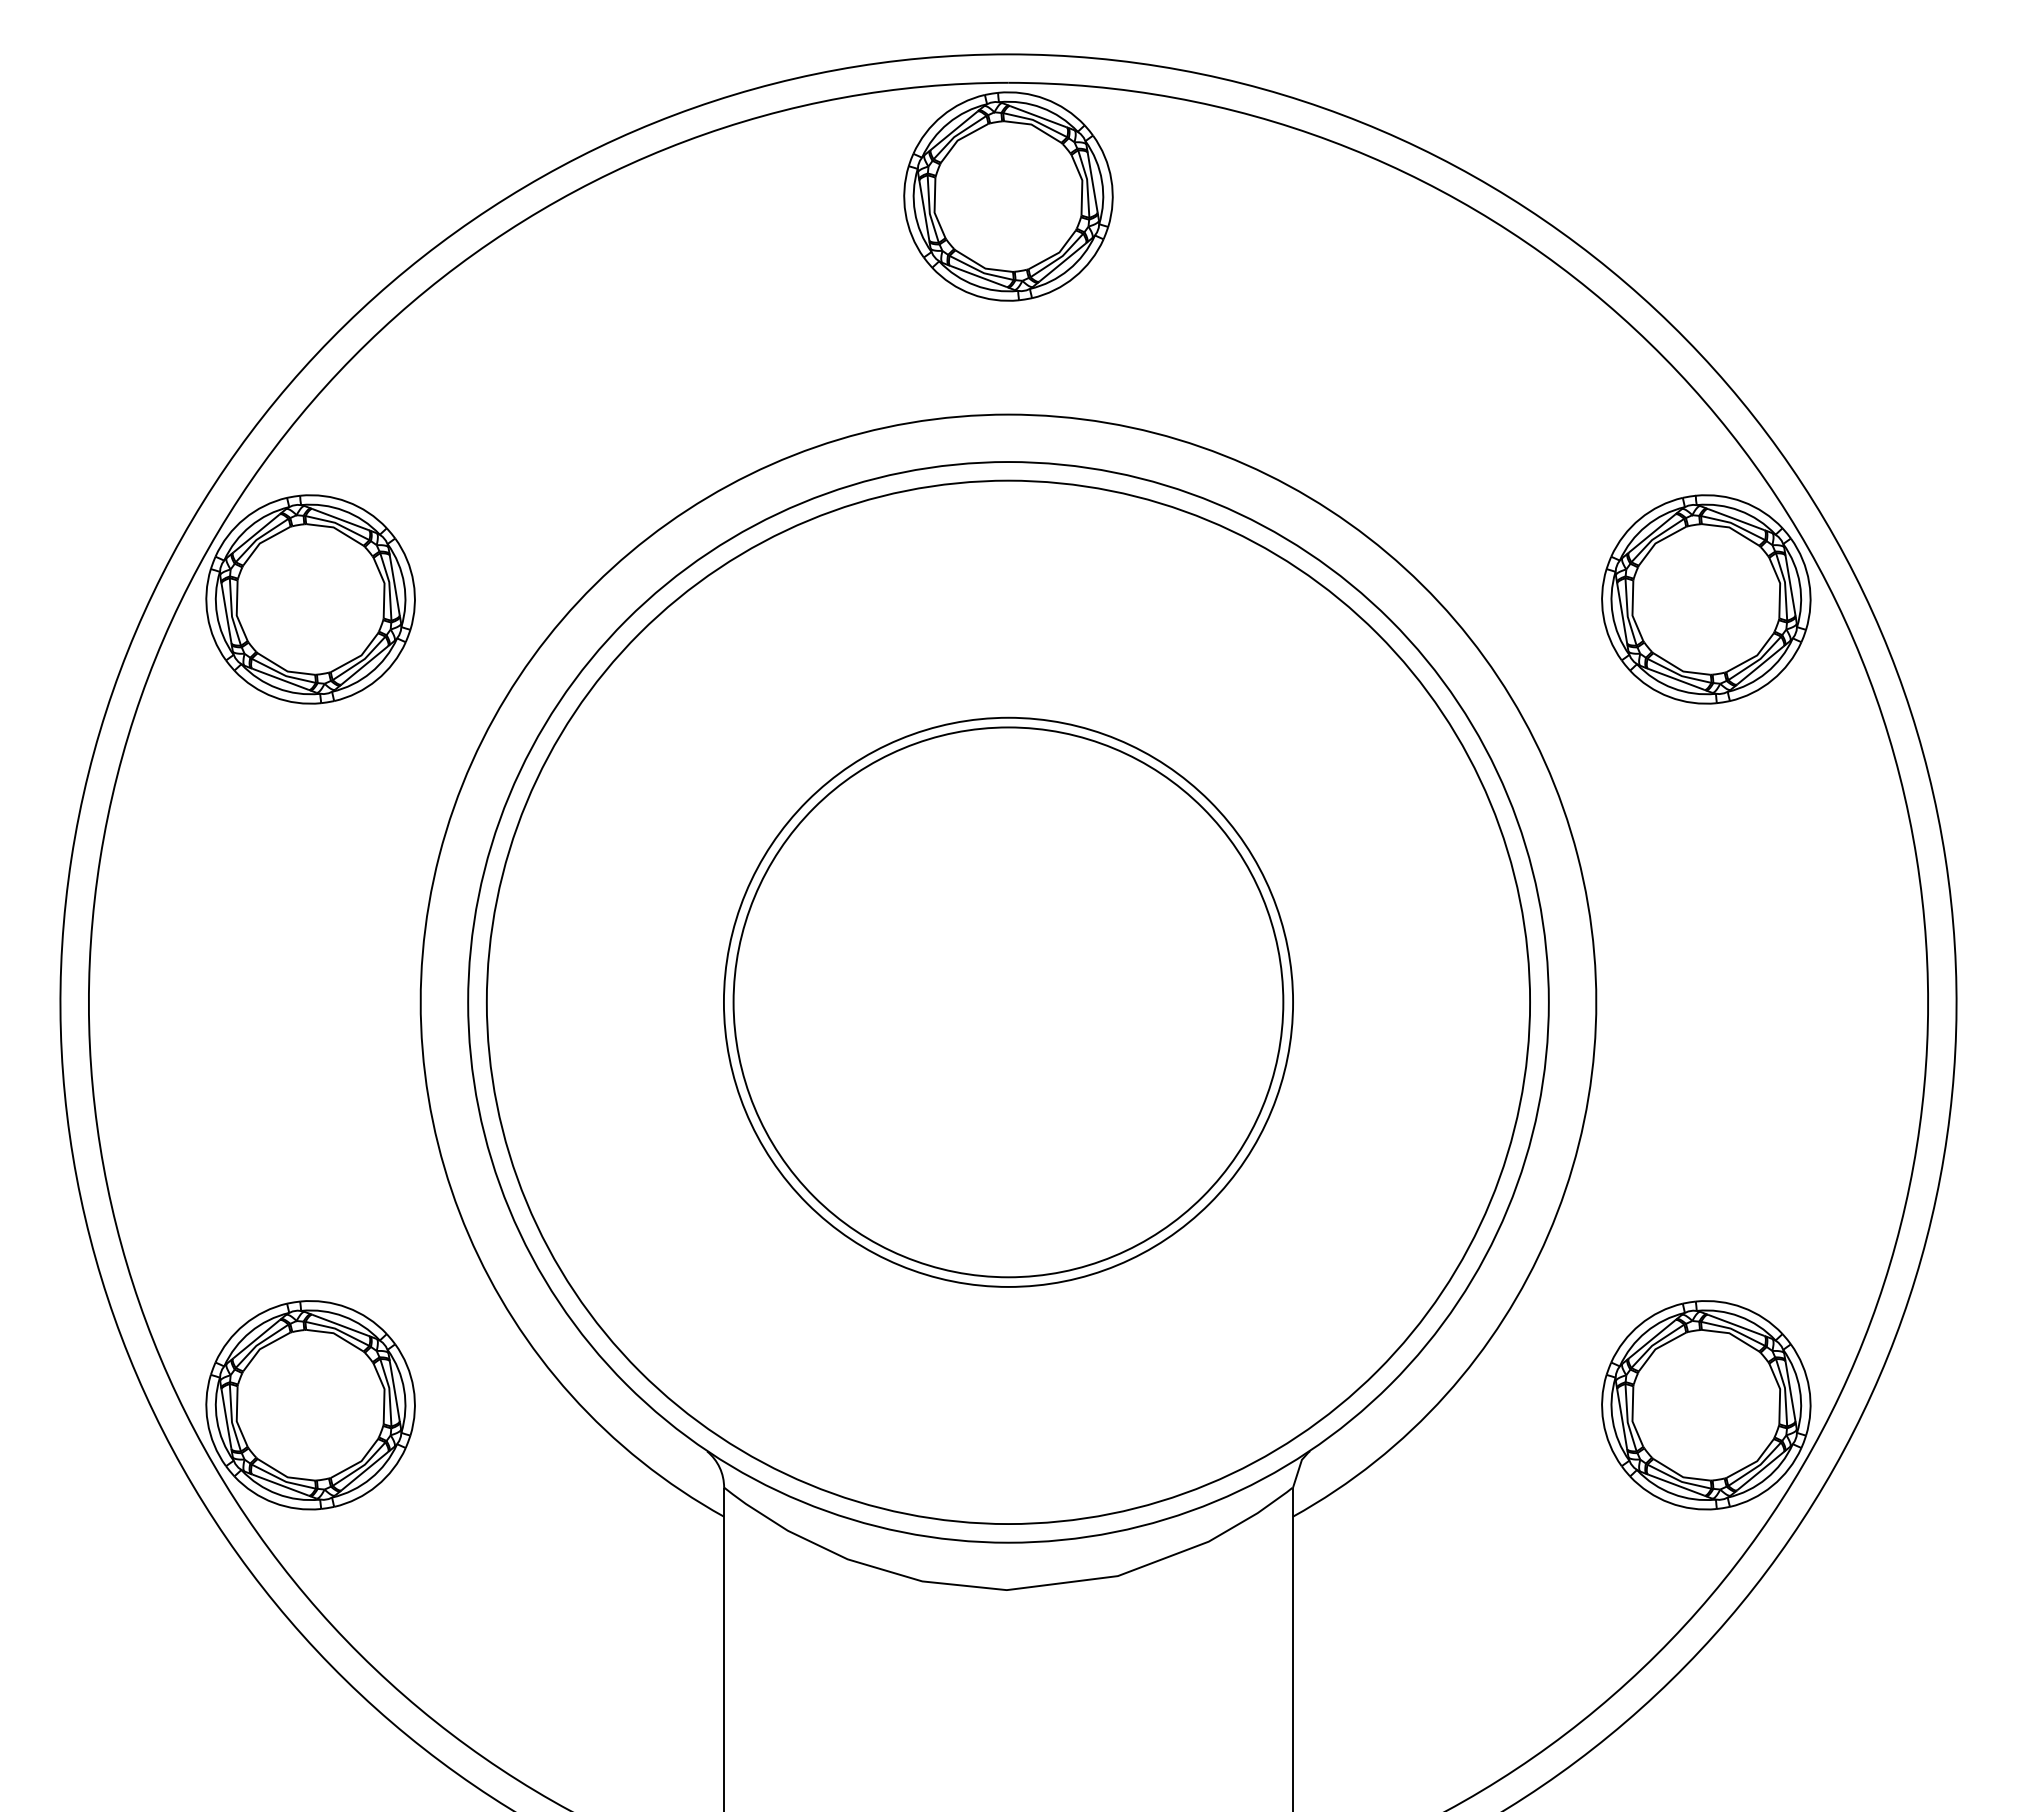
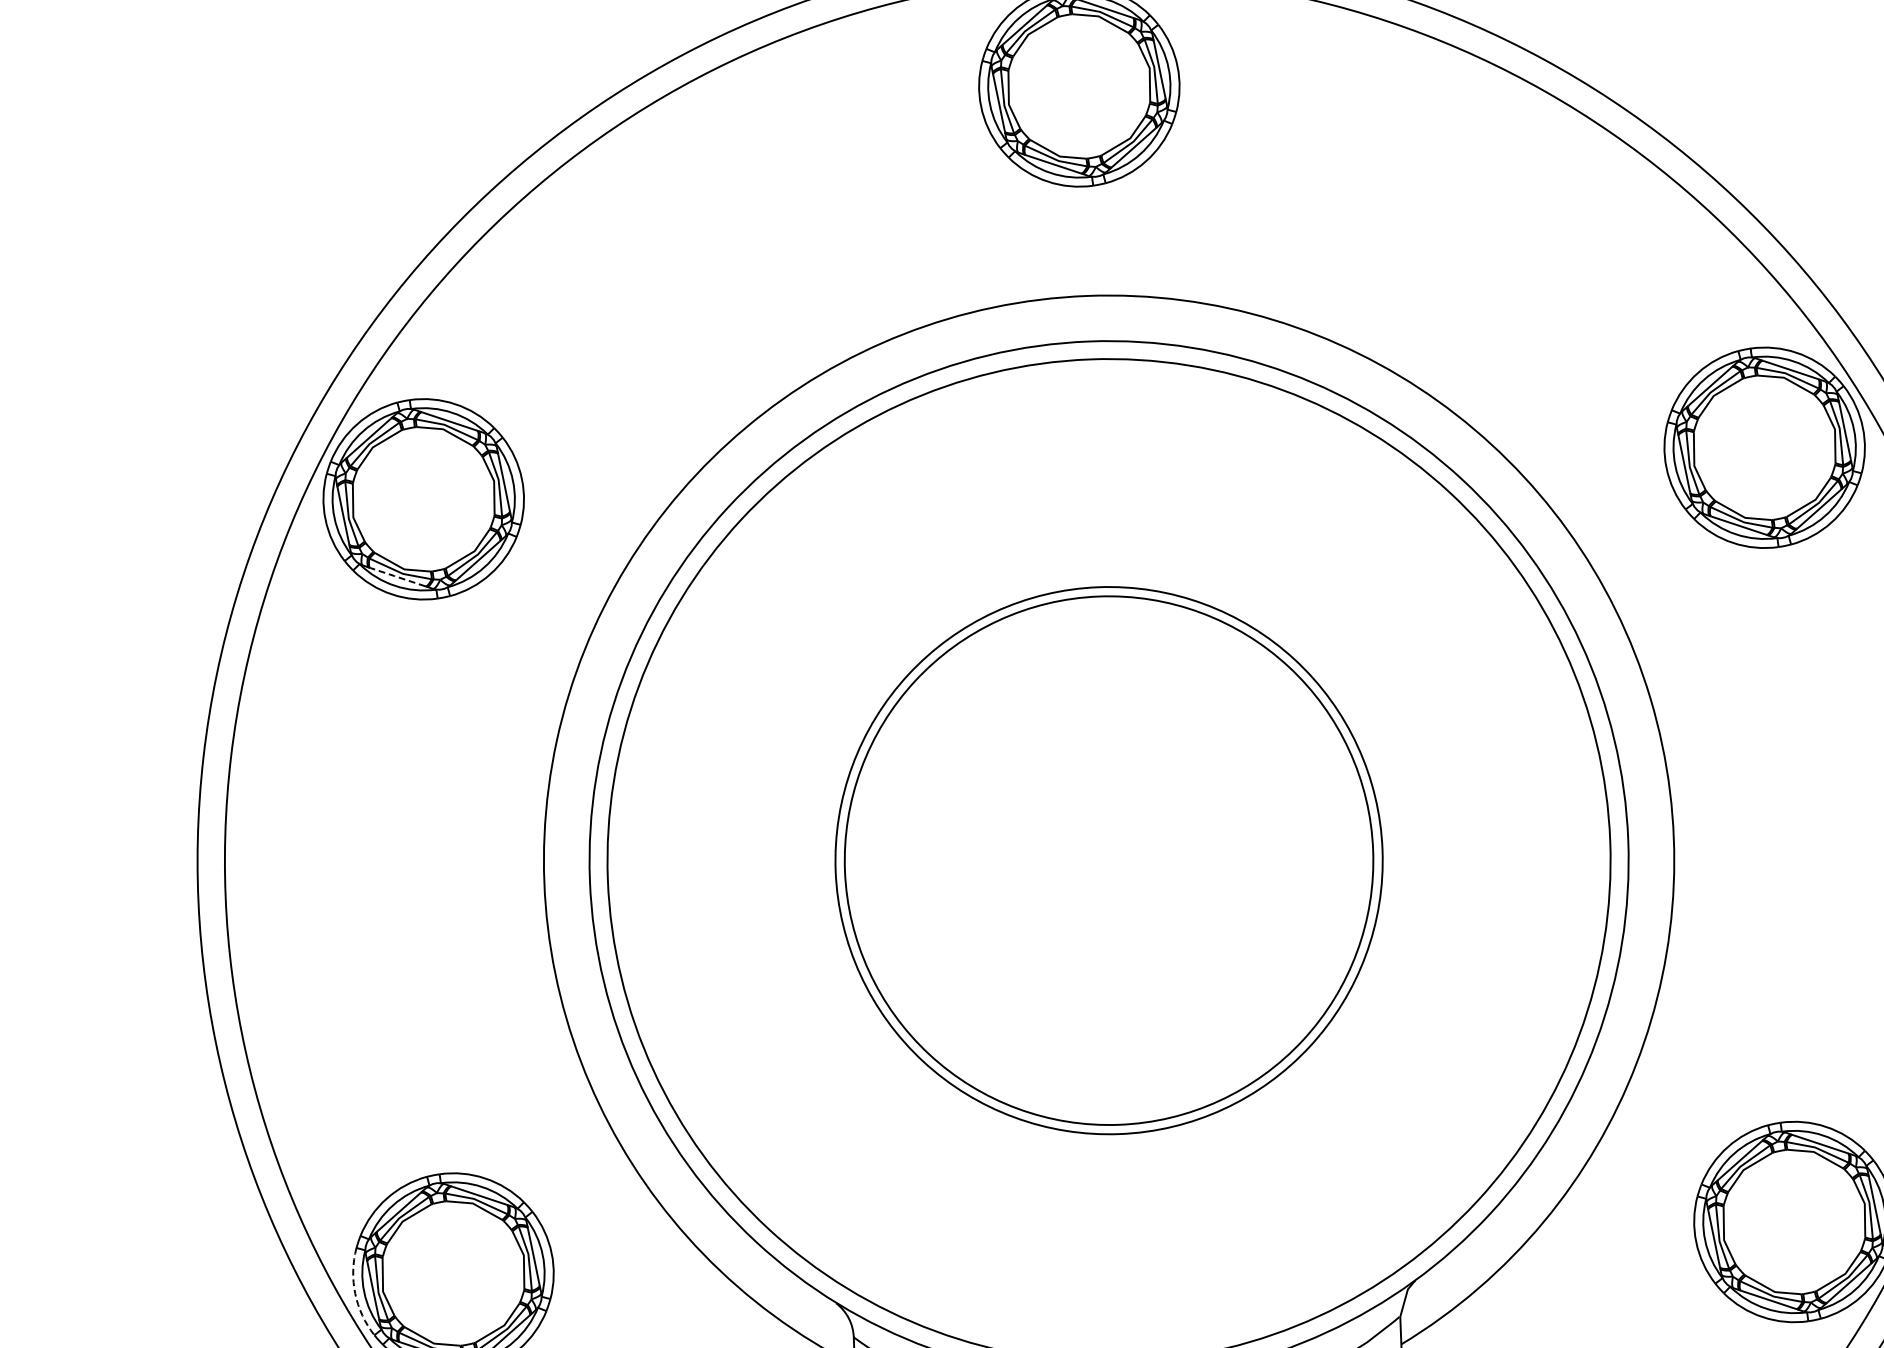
line: (280, 679) -> (397, 577), solid -> dashed
line: (207, 1422) -> (355, 1293), solid -> dashed

